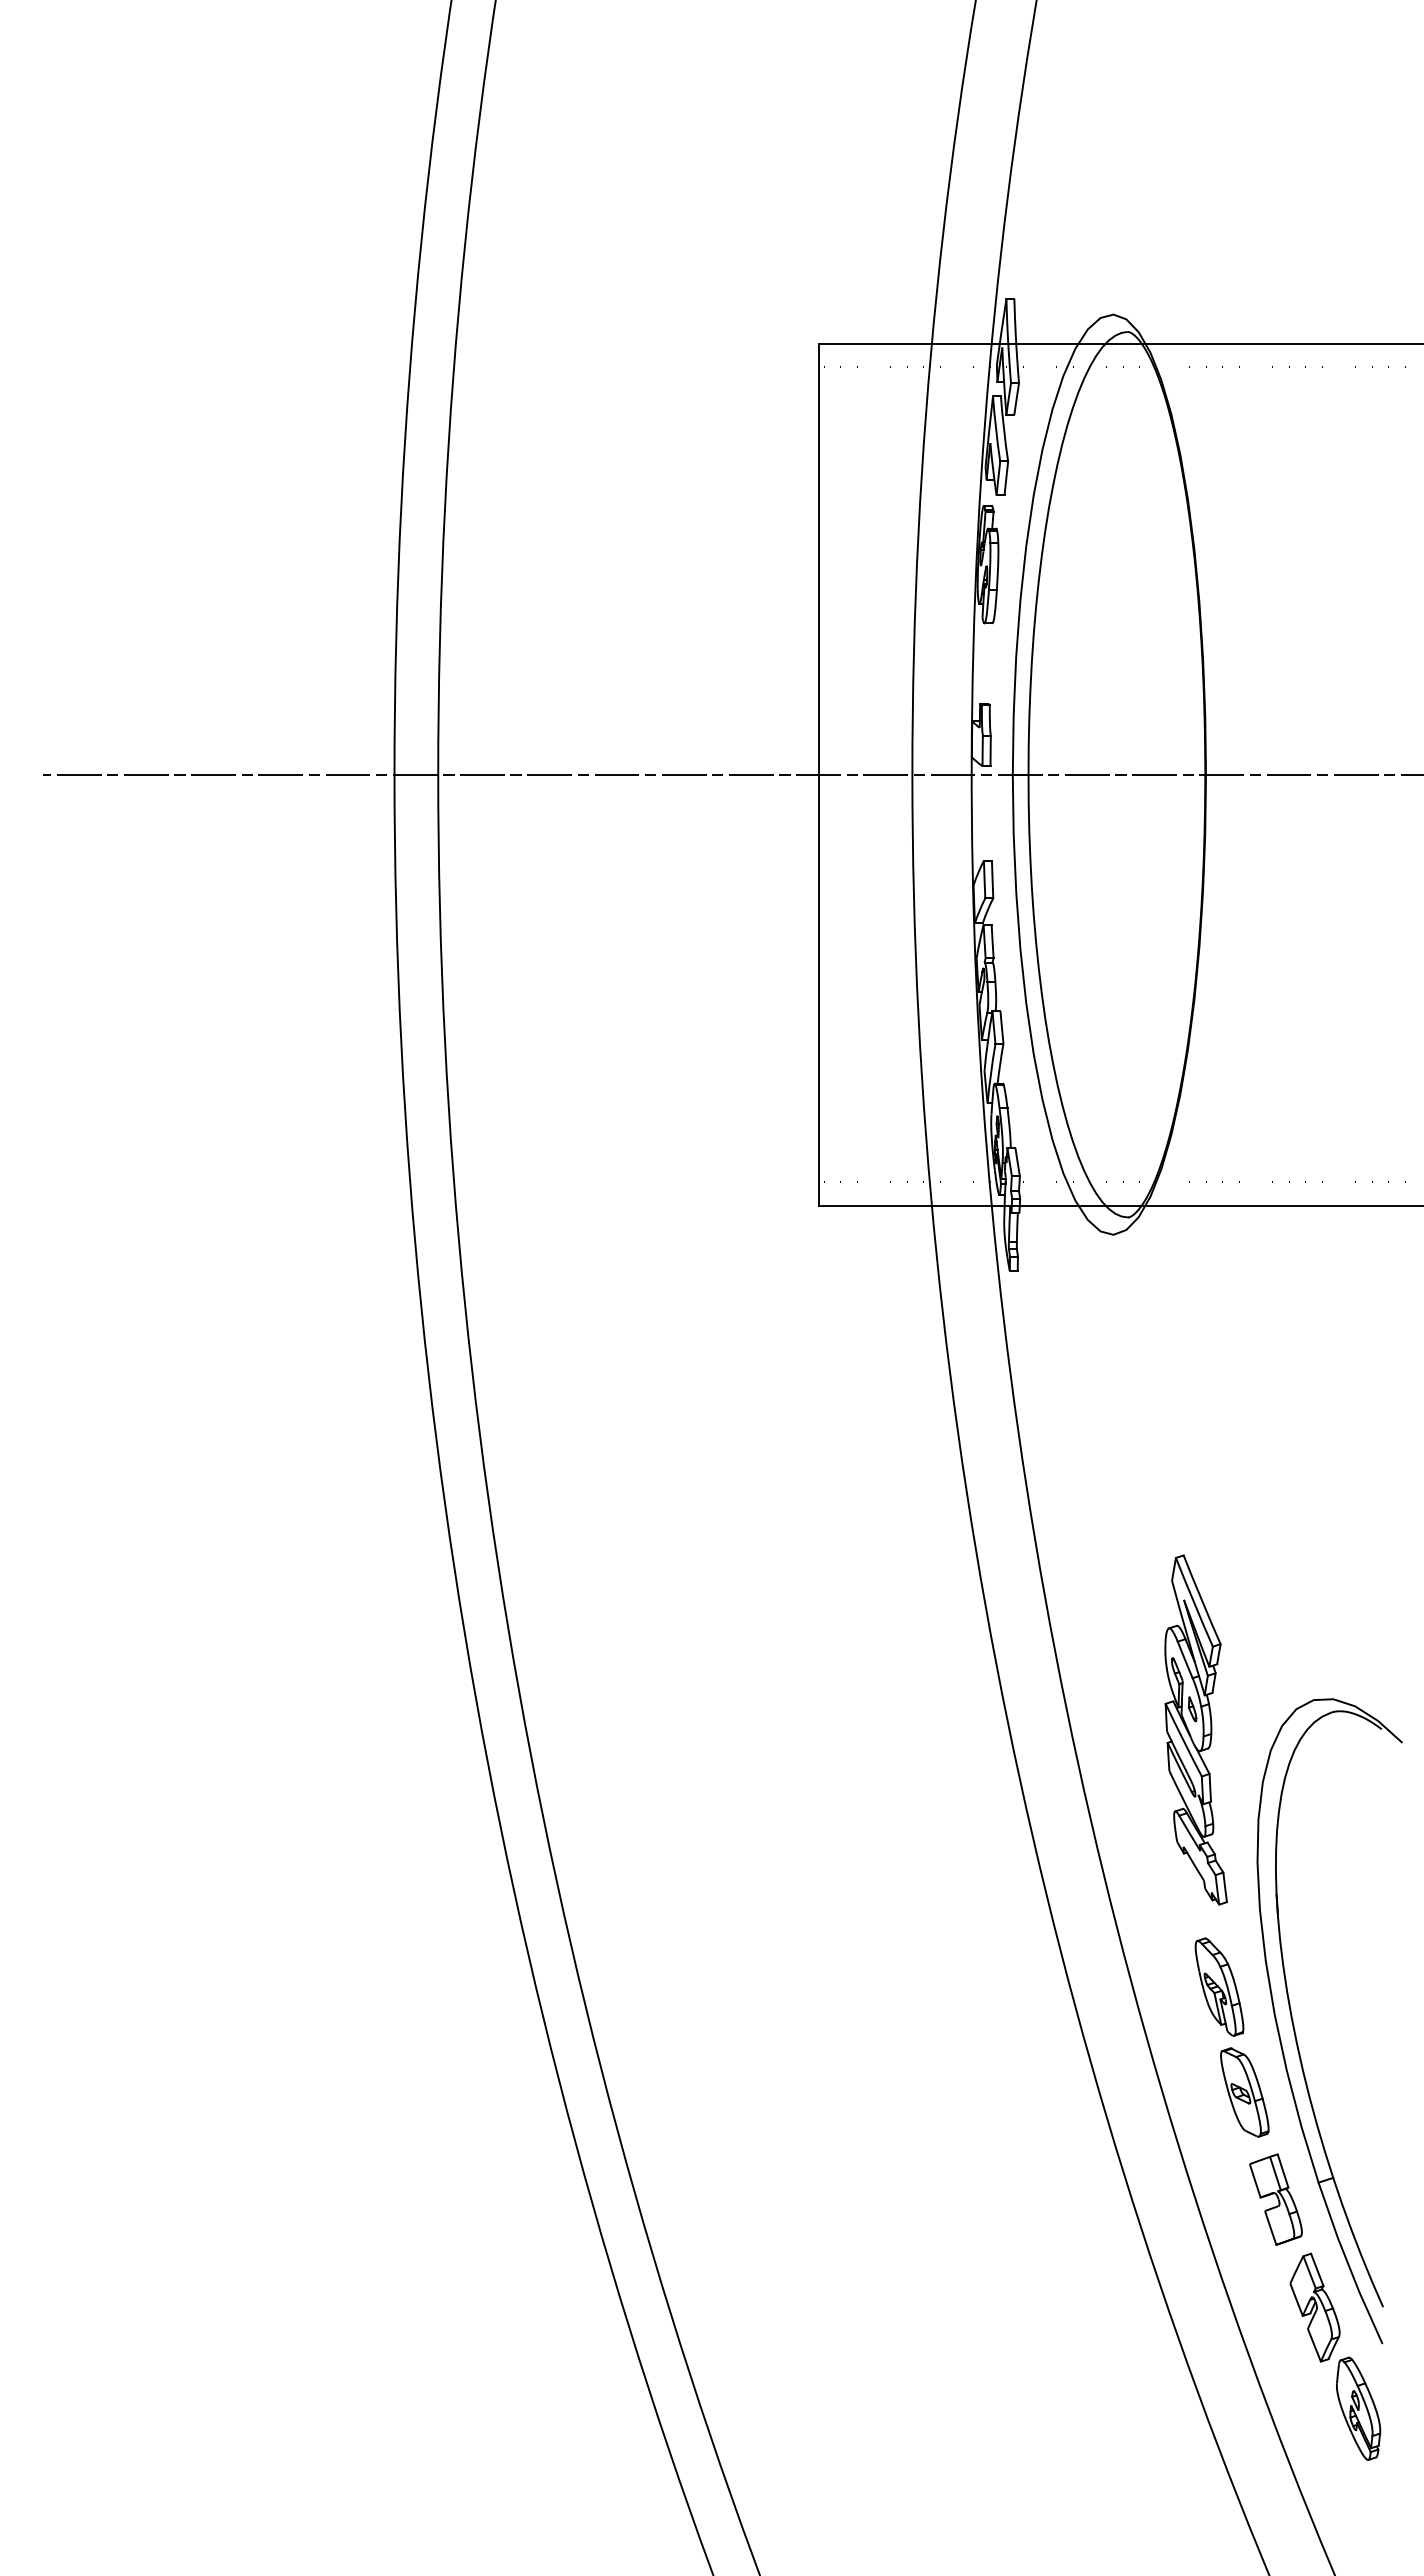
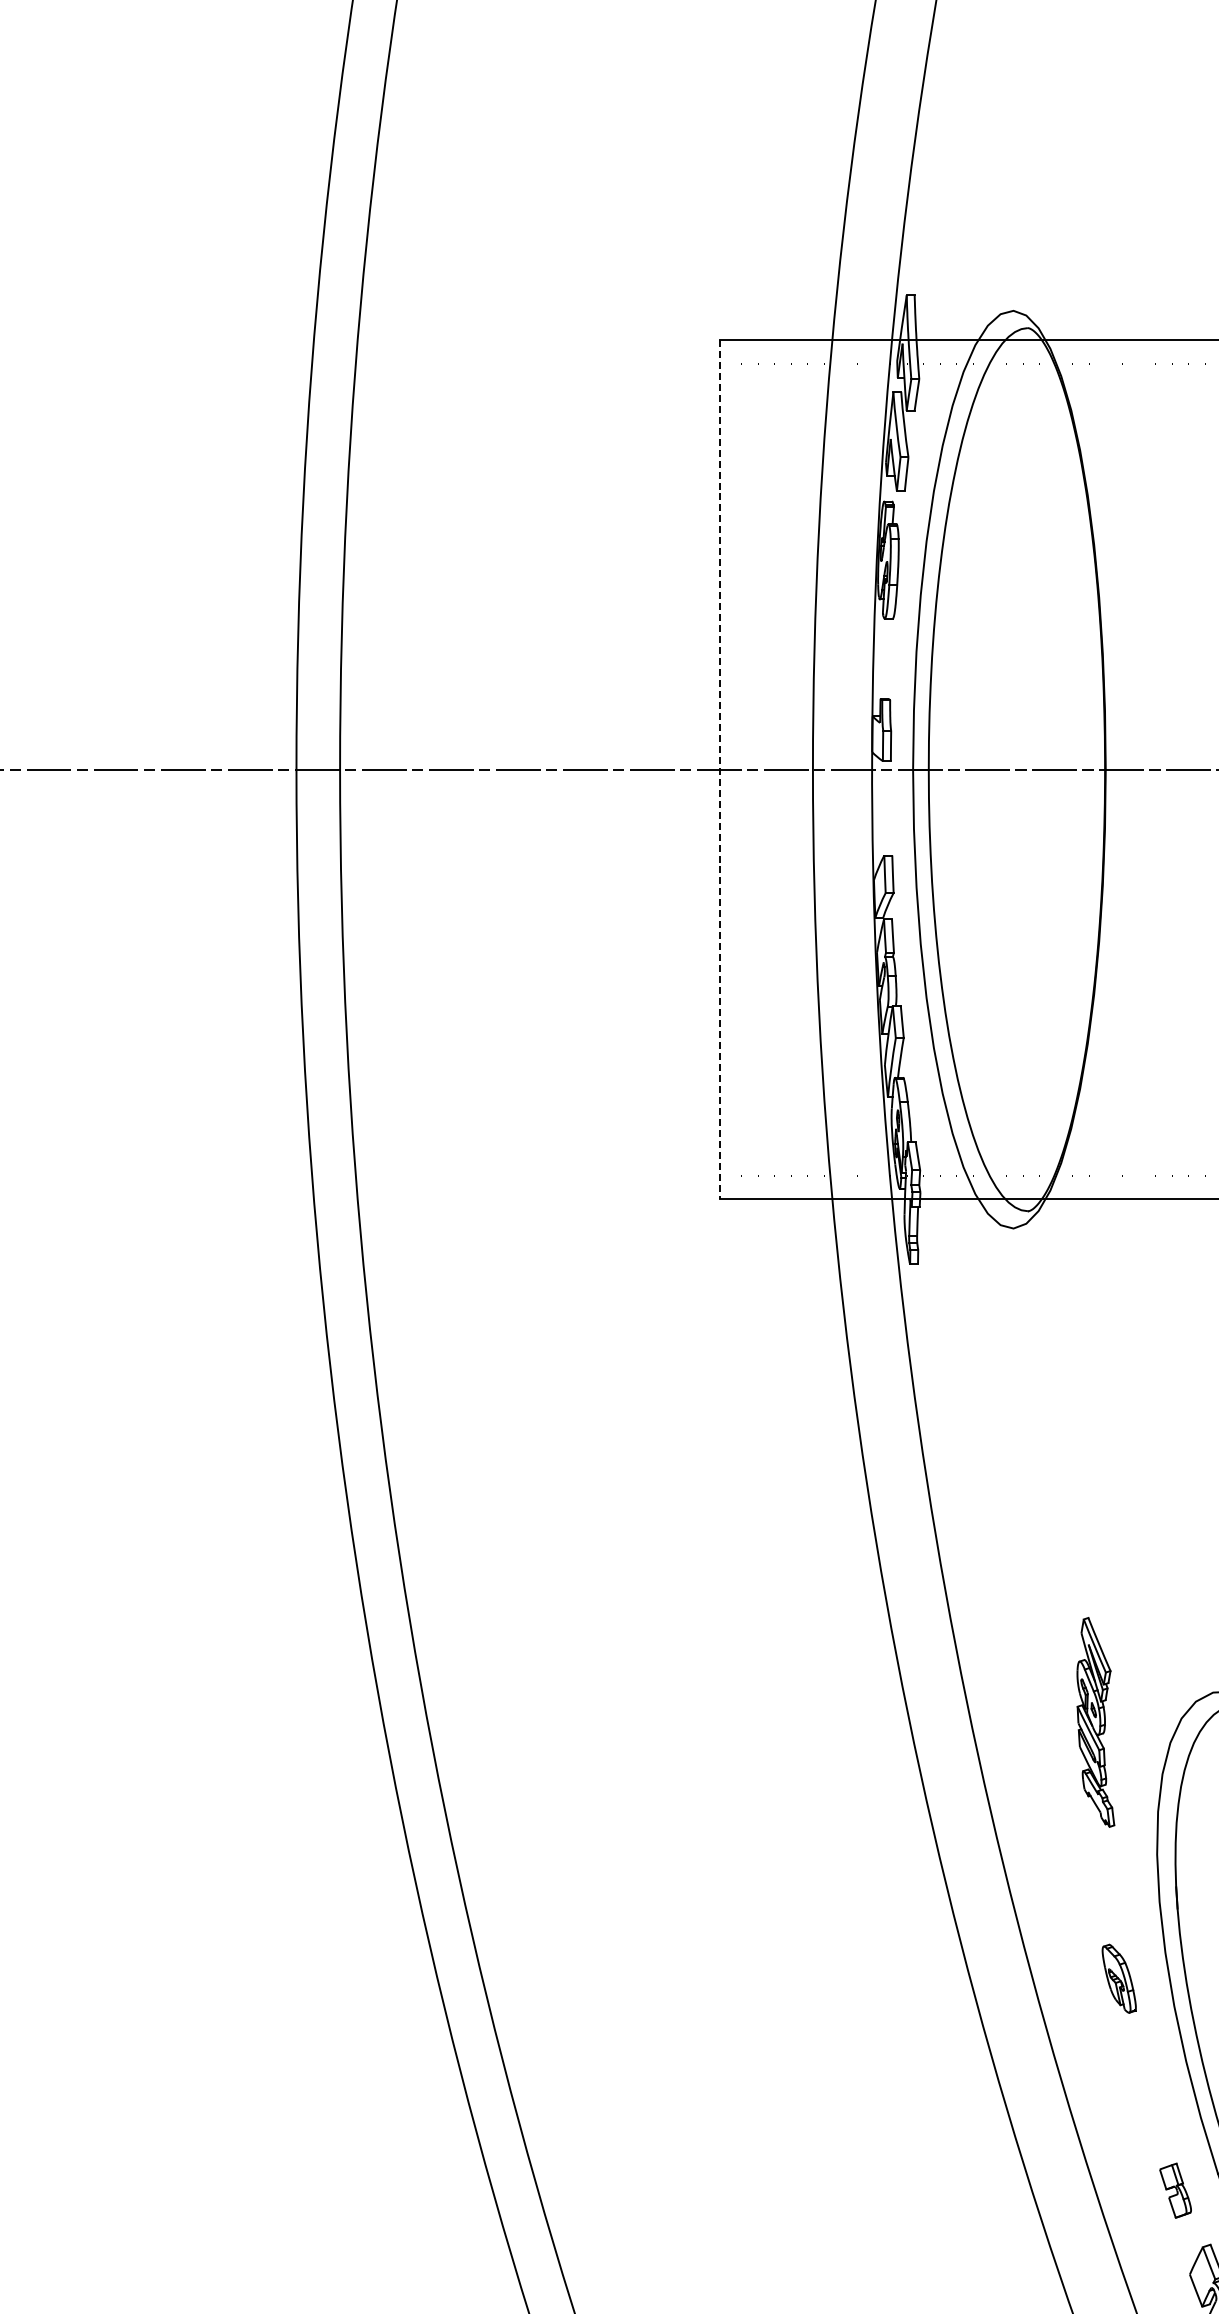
line: (819, 774) -> (720, 769), solid -> dashed
part: (1195, 1729) -> (1095, 1721), size x0.6
part: (1219, 1986) -> (1119, 1978), size x0.7
part: (1244, 2092) -> (1144, 2083), removed
part: (1275, 2199) -> (1175, 2190), size x0.6

